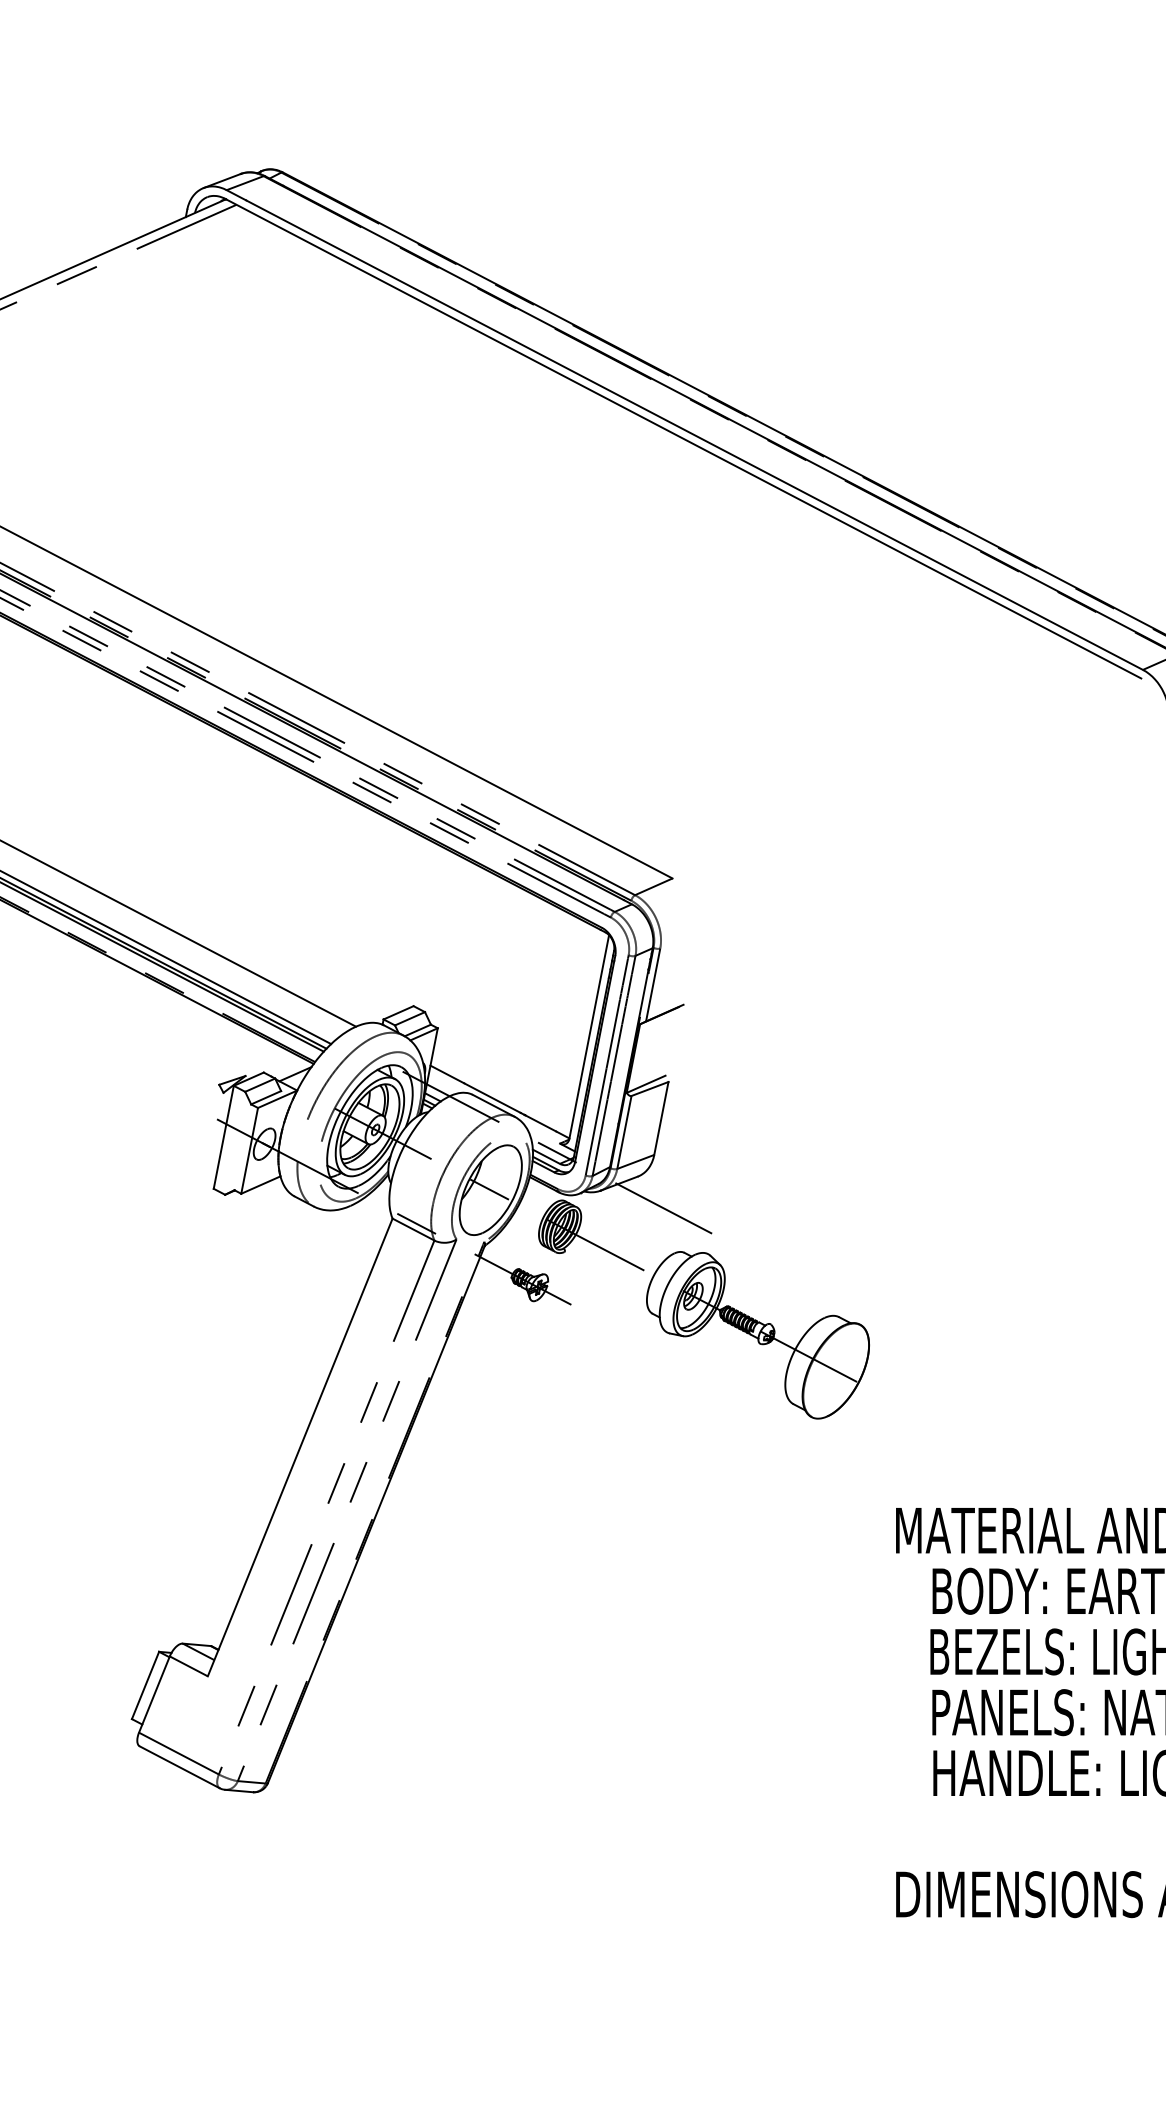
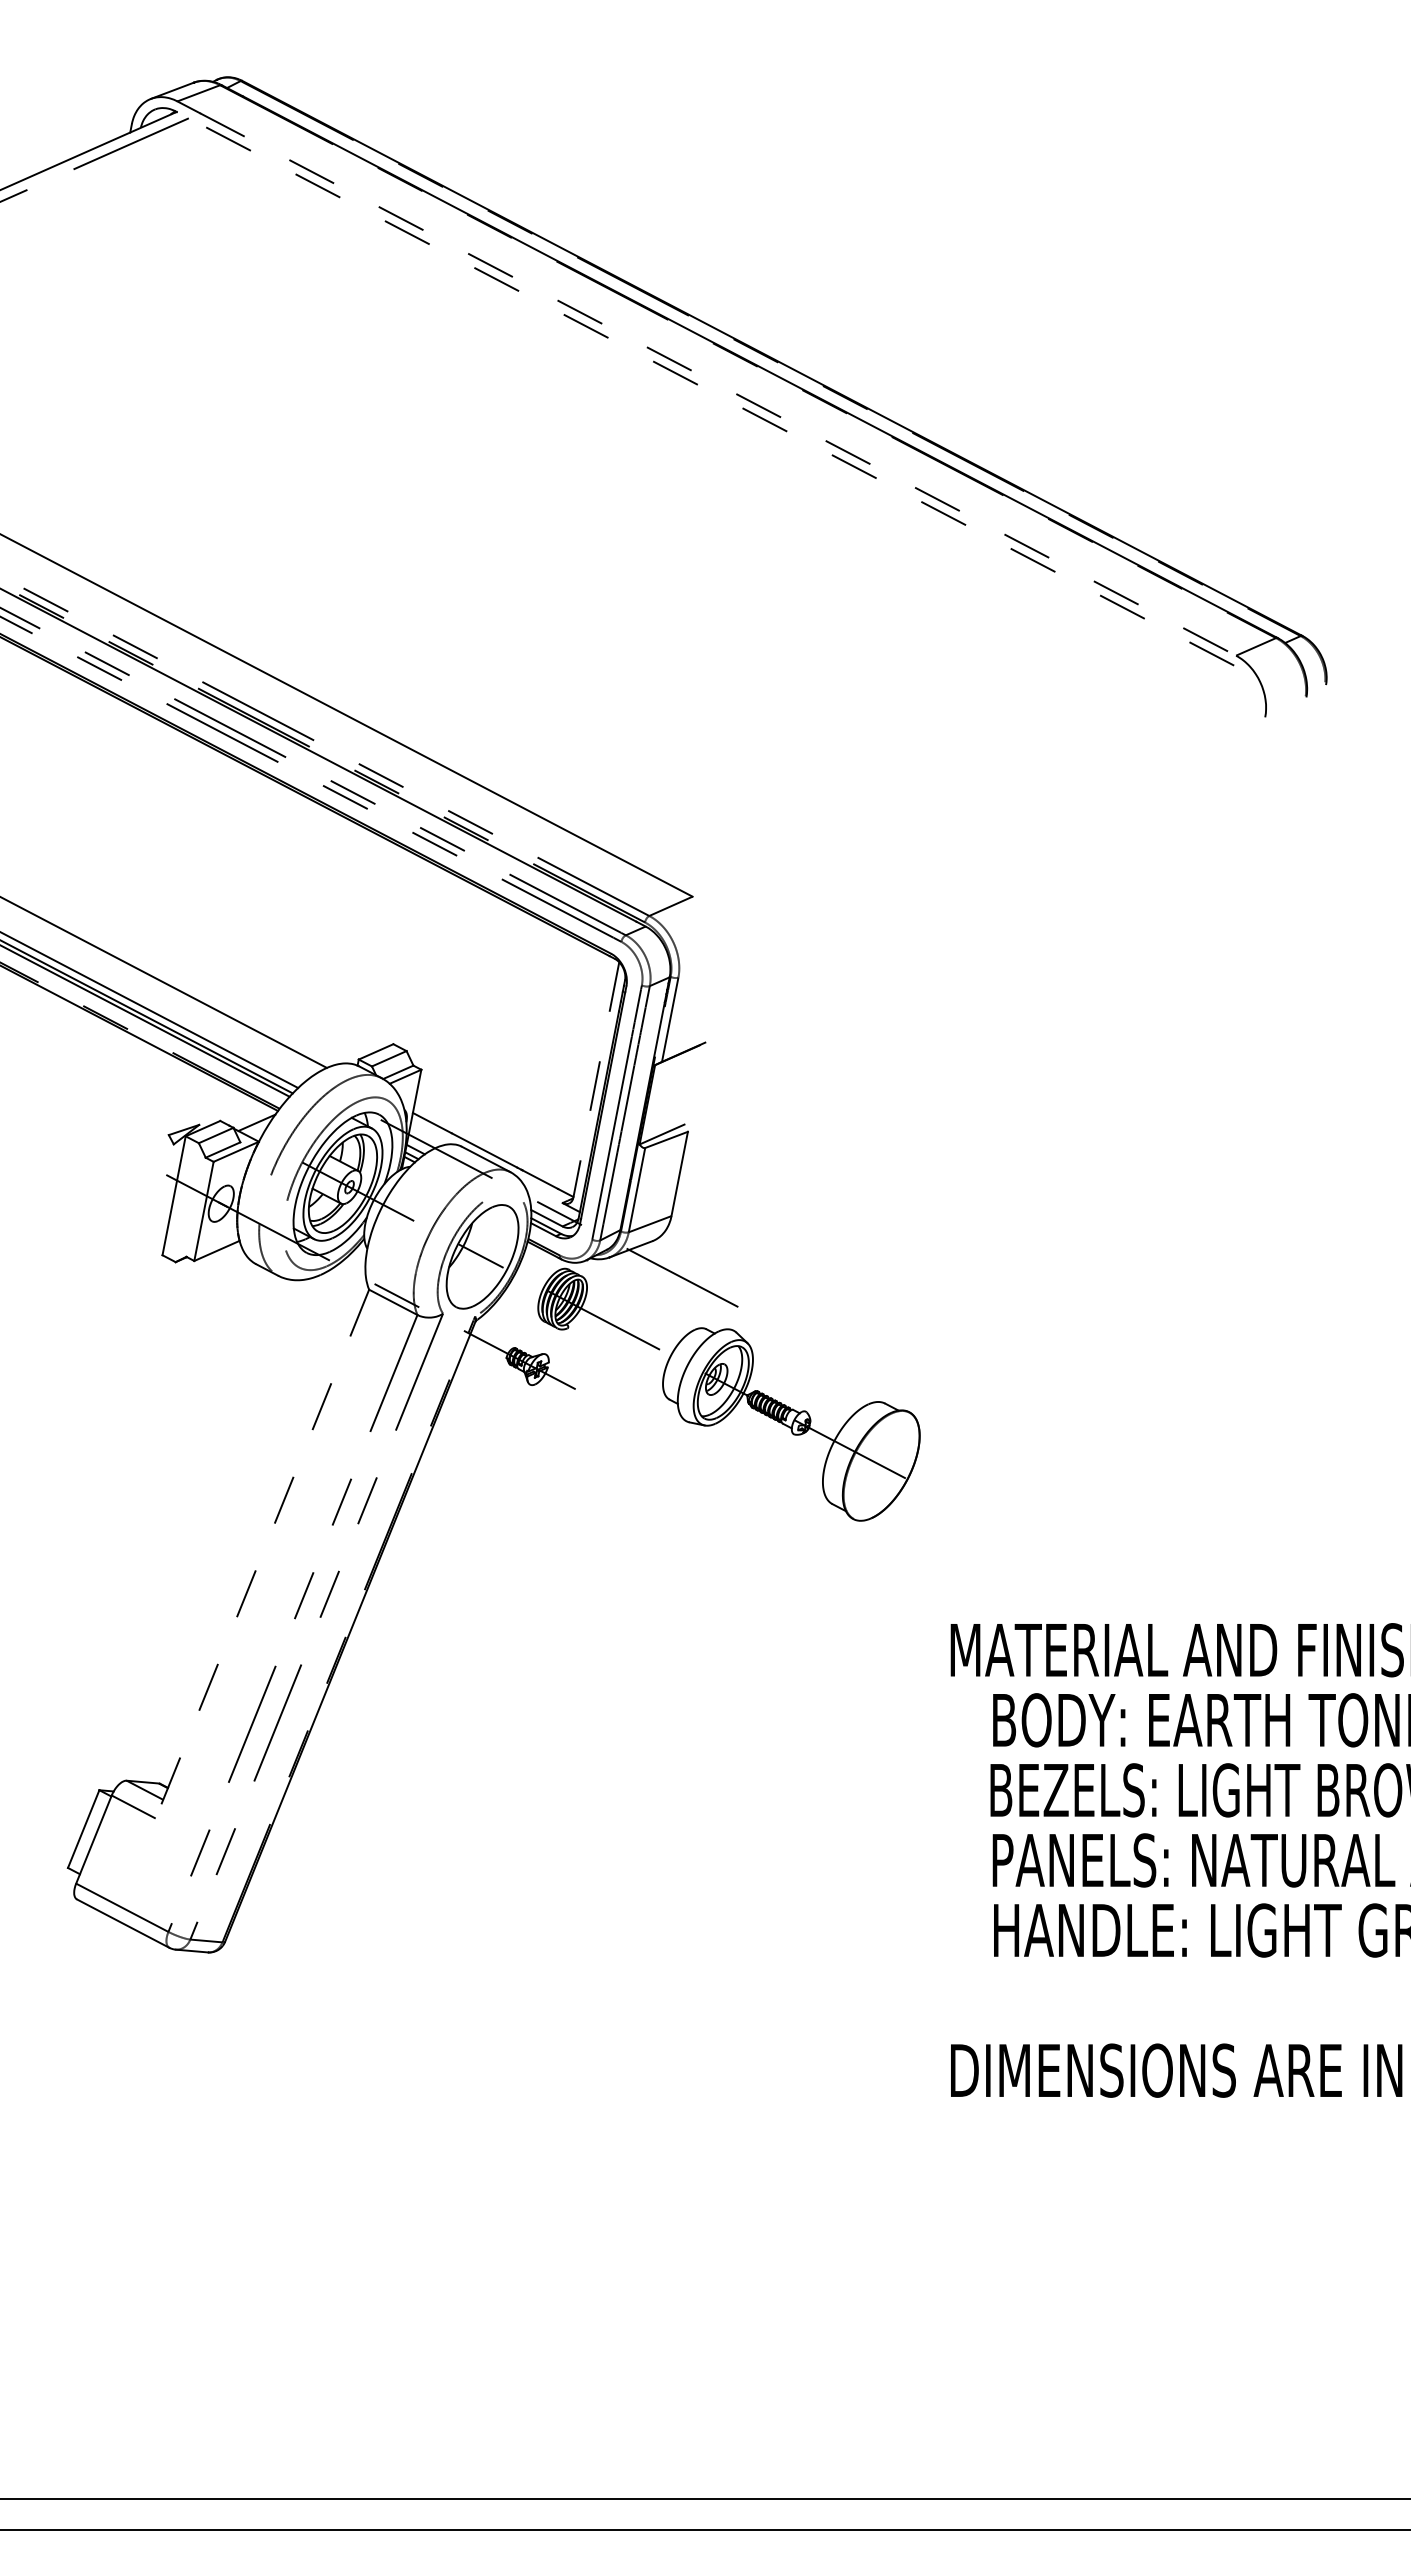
line: (694, 435) -> (718, 384), solid -> dashed
line: (683, 438) -> (705, 388), solid -> dashed
line: (589, 1037) -> (596, 1080), solid -> dashed
line: (300, 1447) -> (262, 1554), solid -> dashed

